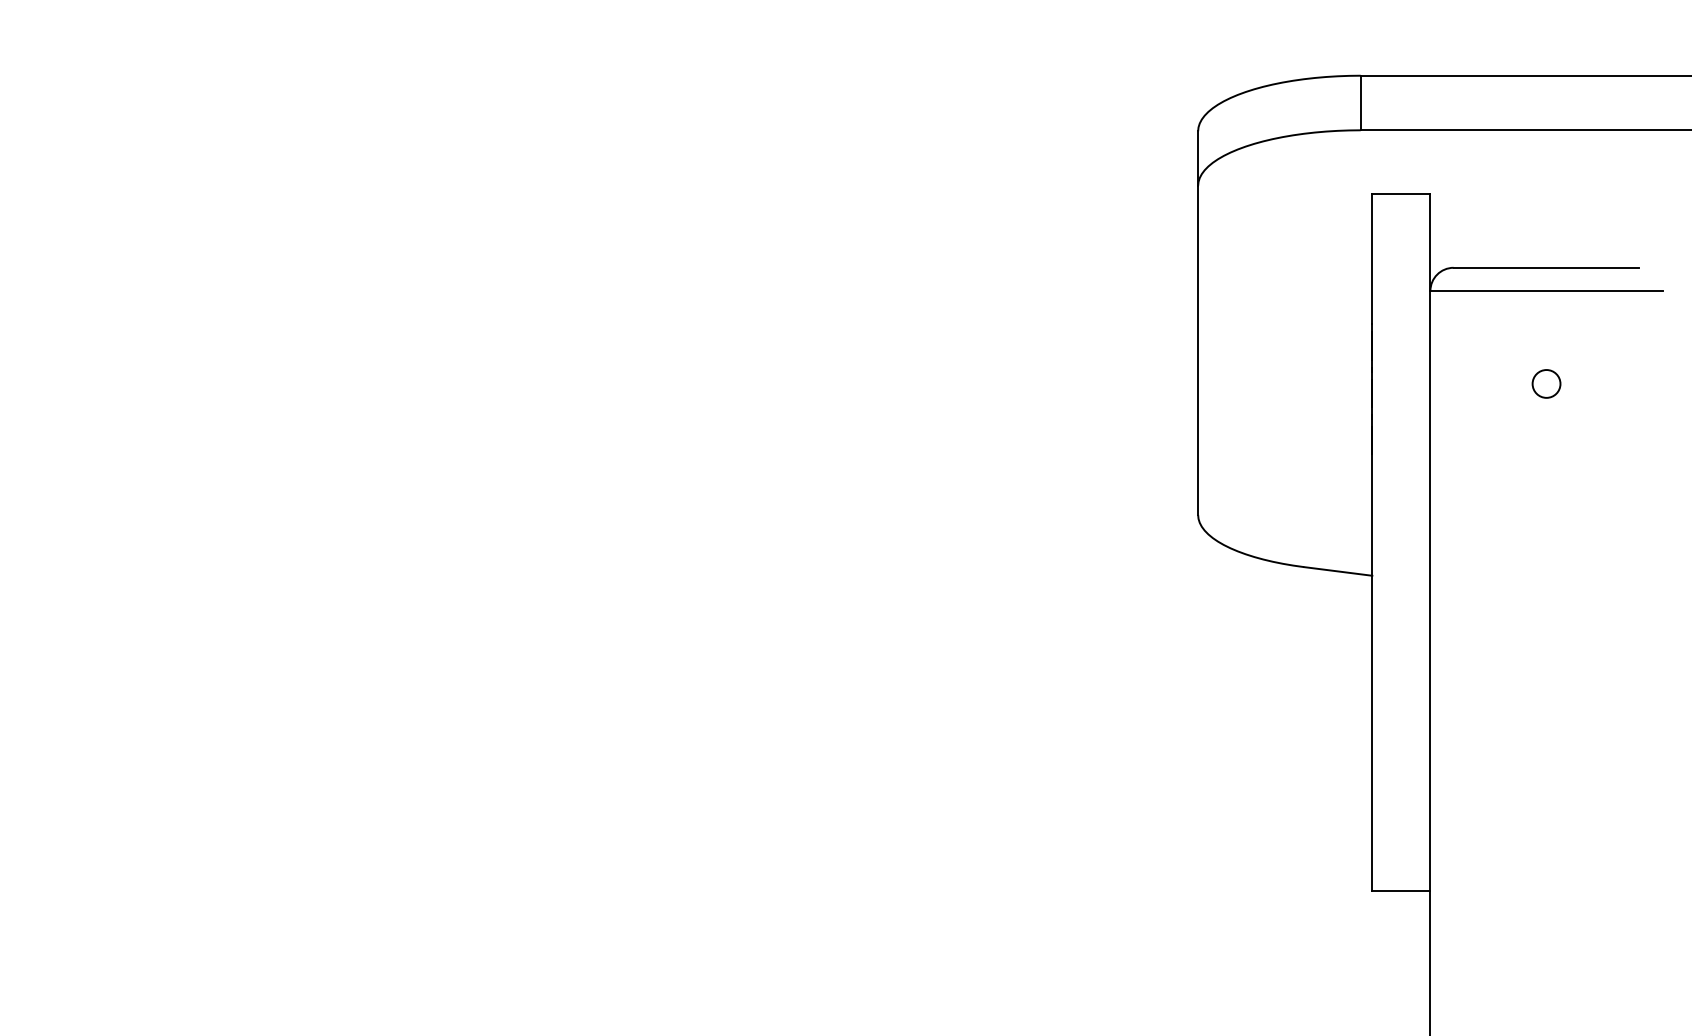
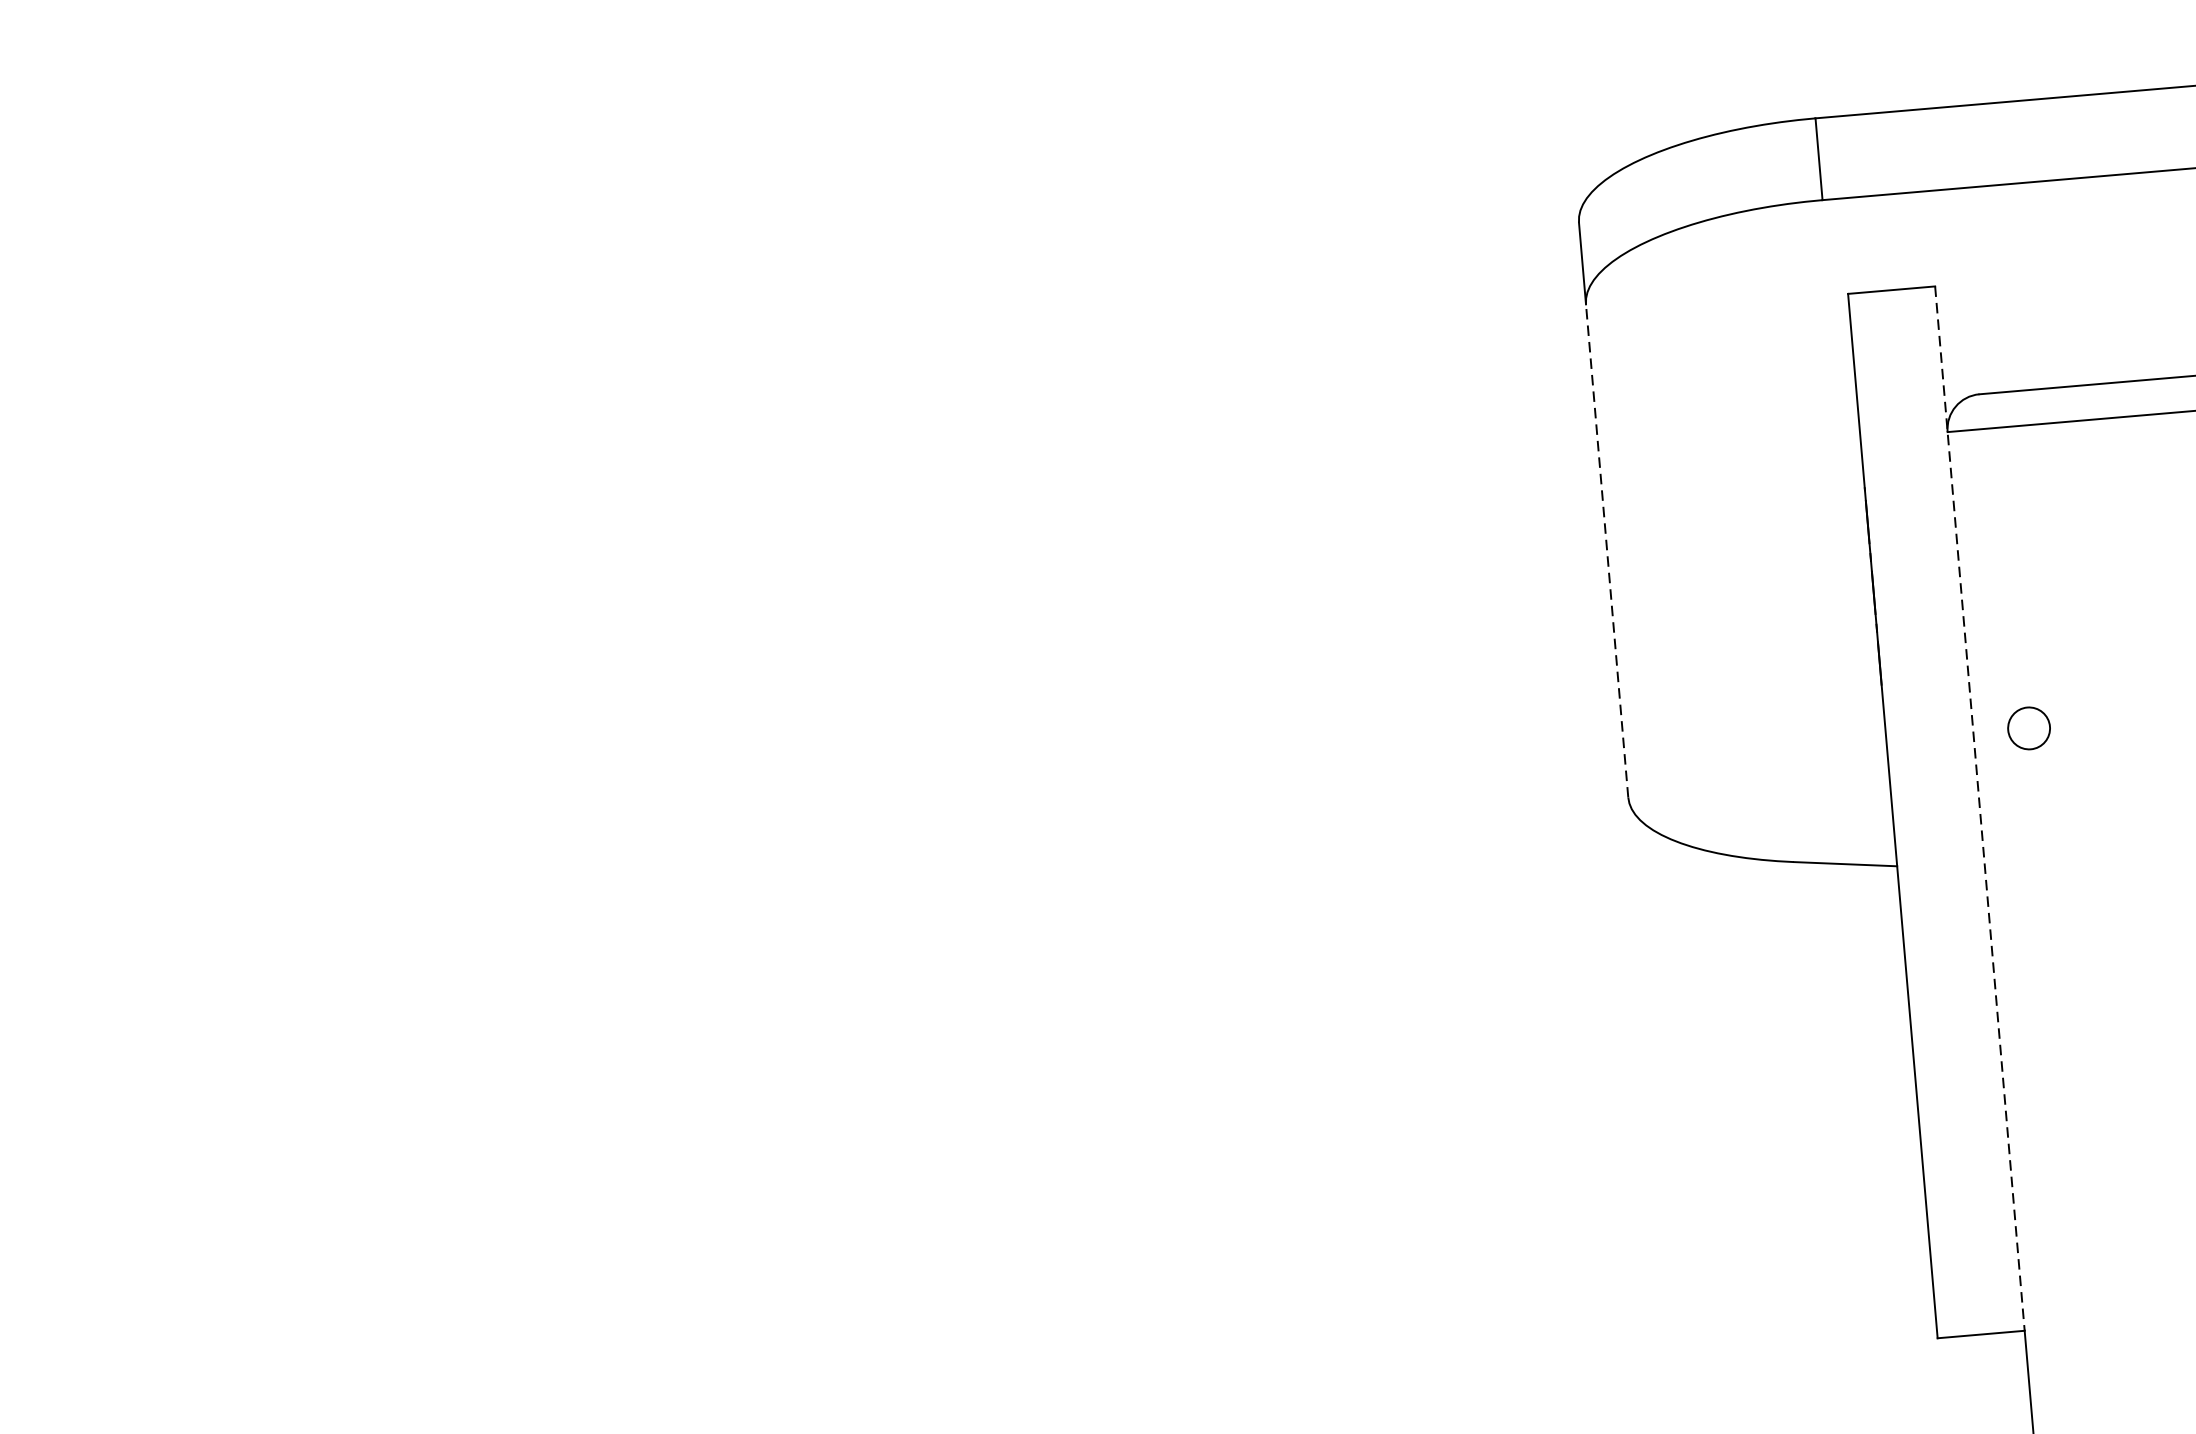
line: (1198, 350) -> (1607, 551), solid -> dashed
circle: (1546, 383) -> (2028, 727), moved
line: (1430, 542) -> (1980, 808), solid -> dashed

